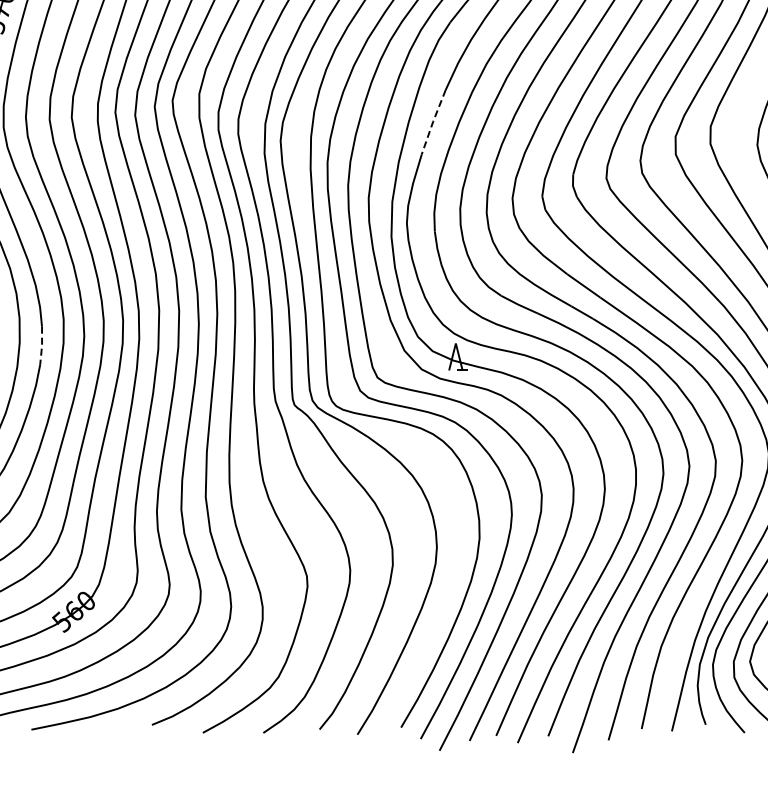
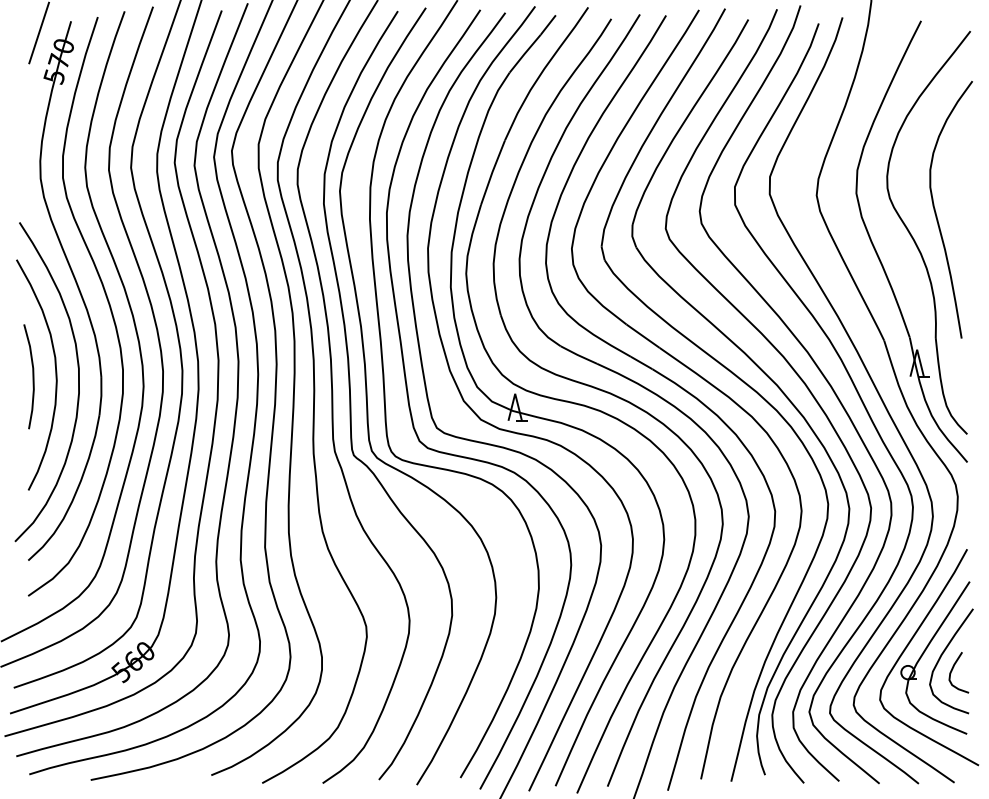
line: (433, 122) -> (492, 172), dashed -> solid
line: (42, 345) -> (101, 395), dashed -> solid

